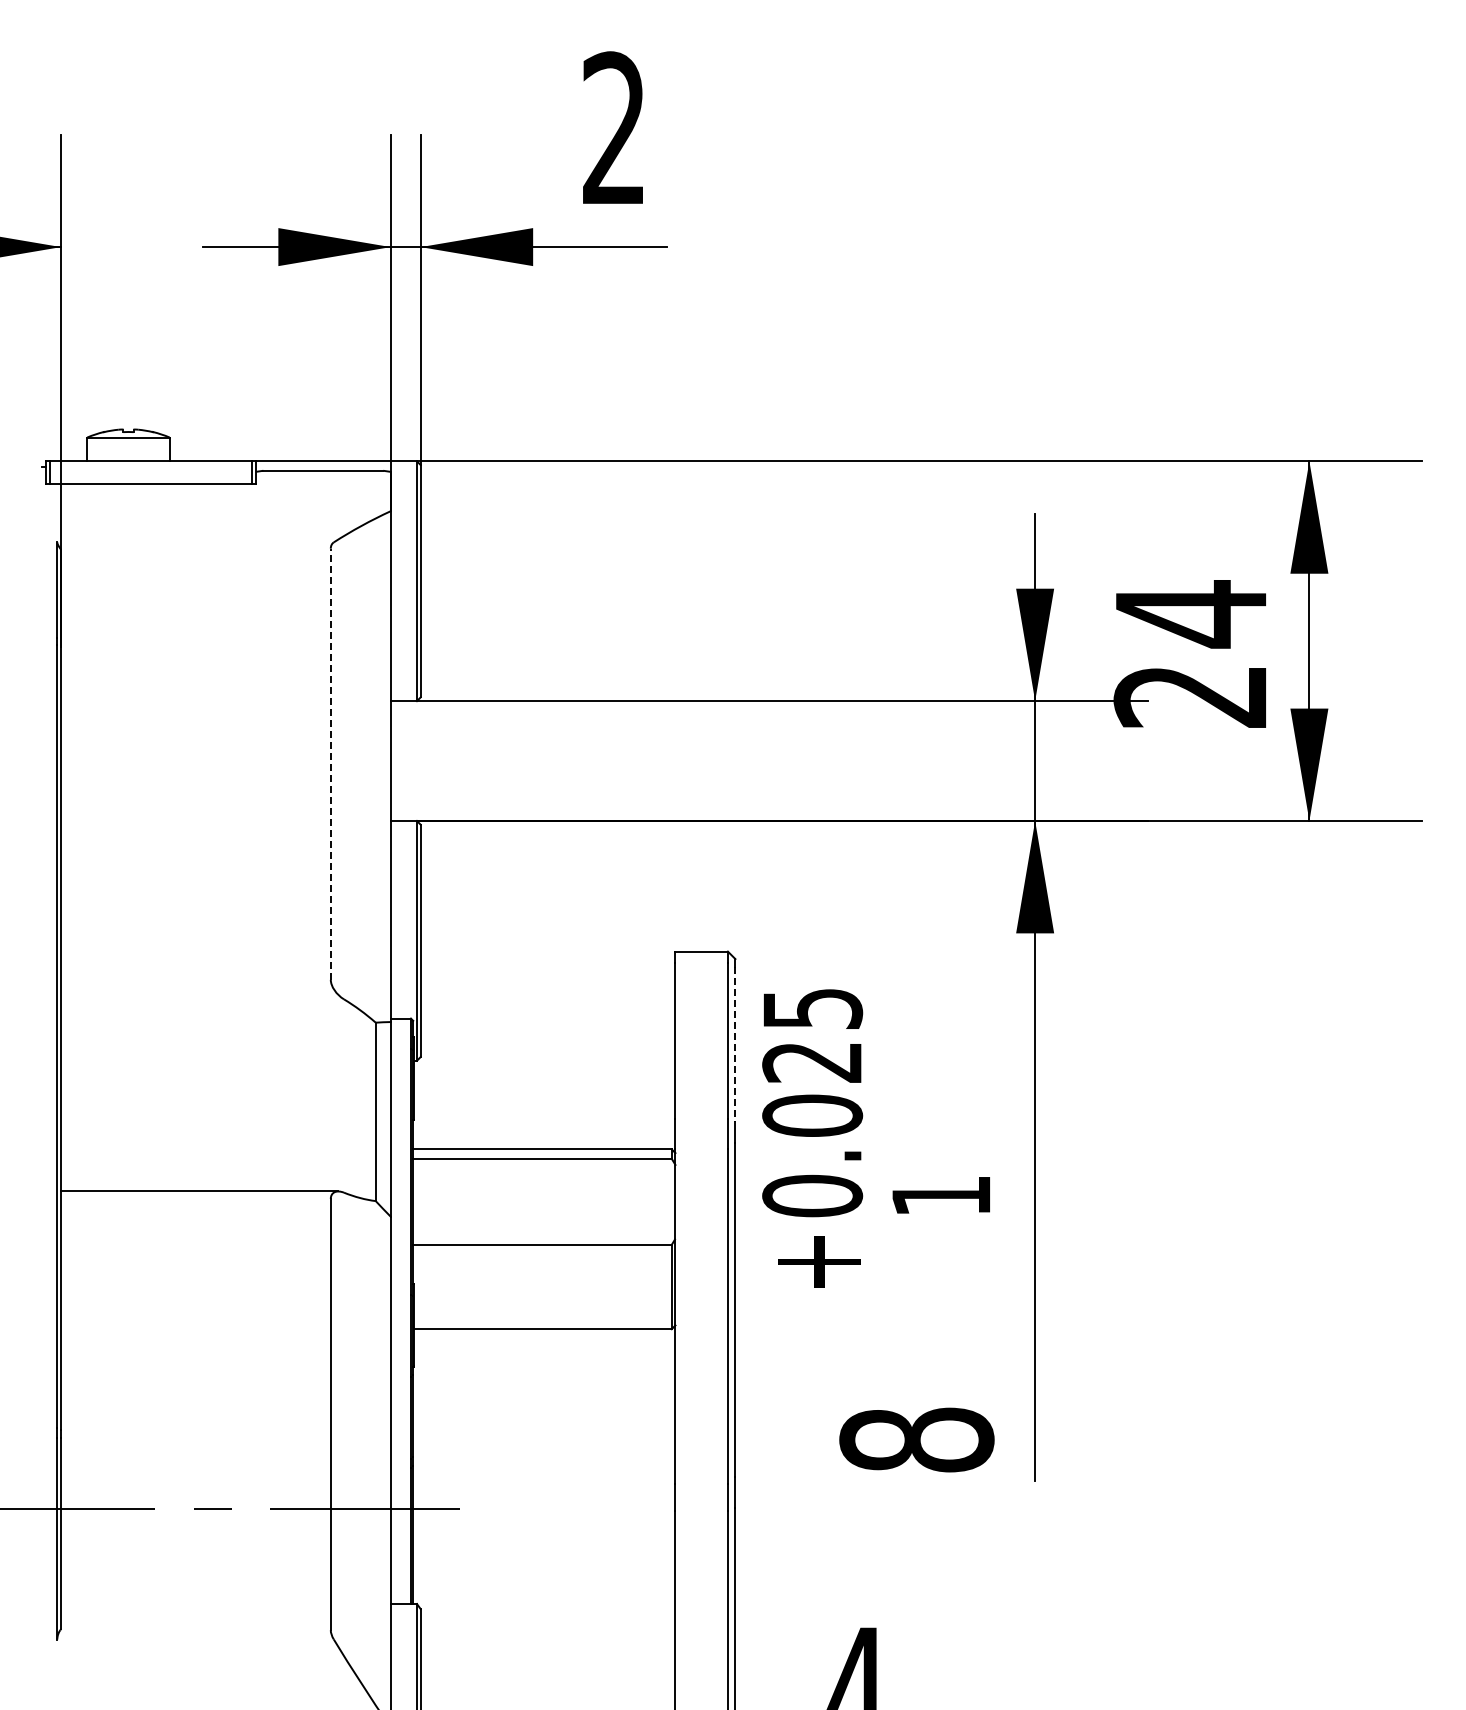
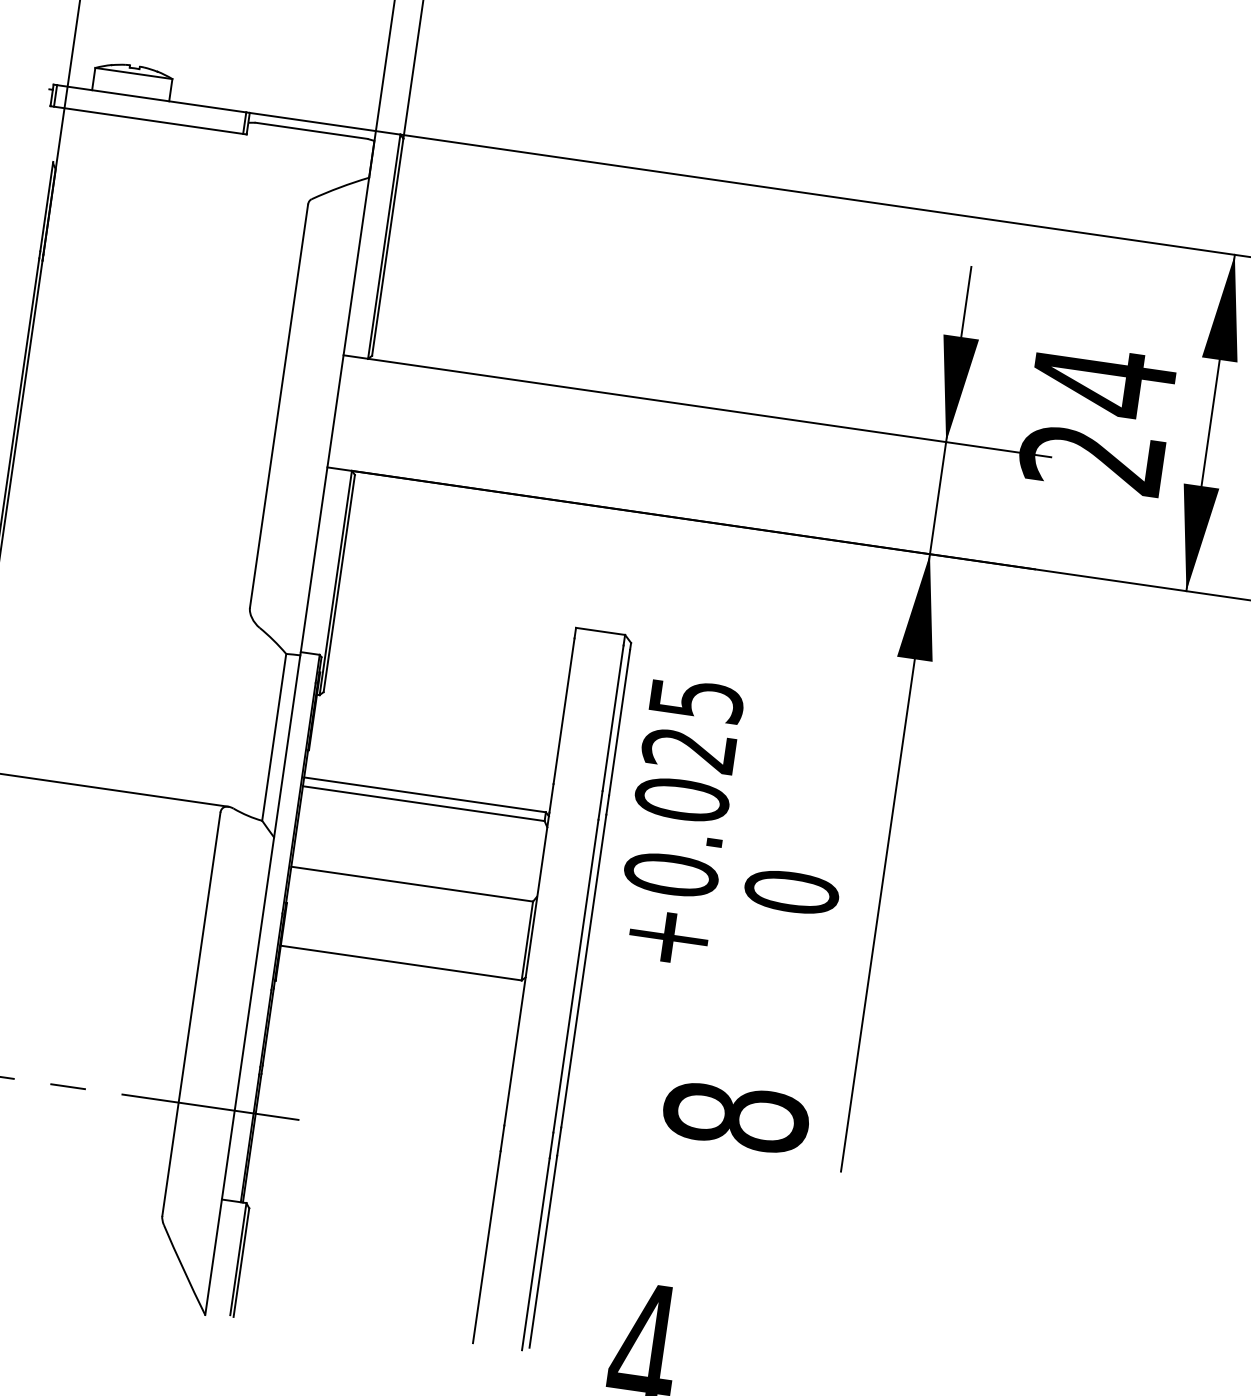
line: (330, 764) -> (278, 406), dashed -> solid
line: (735, 1044) -> (619, 722), dashed -> solid
text: (941, 1195) -> (791, 891), 1 -> 0

